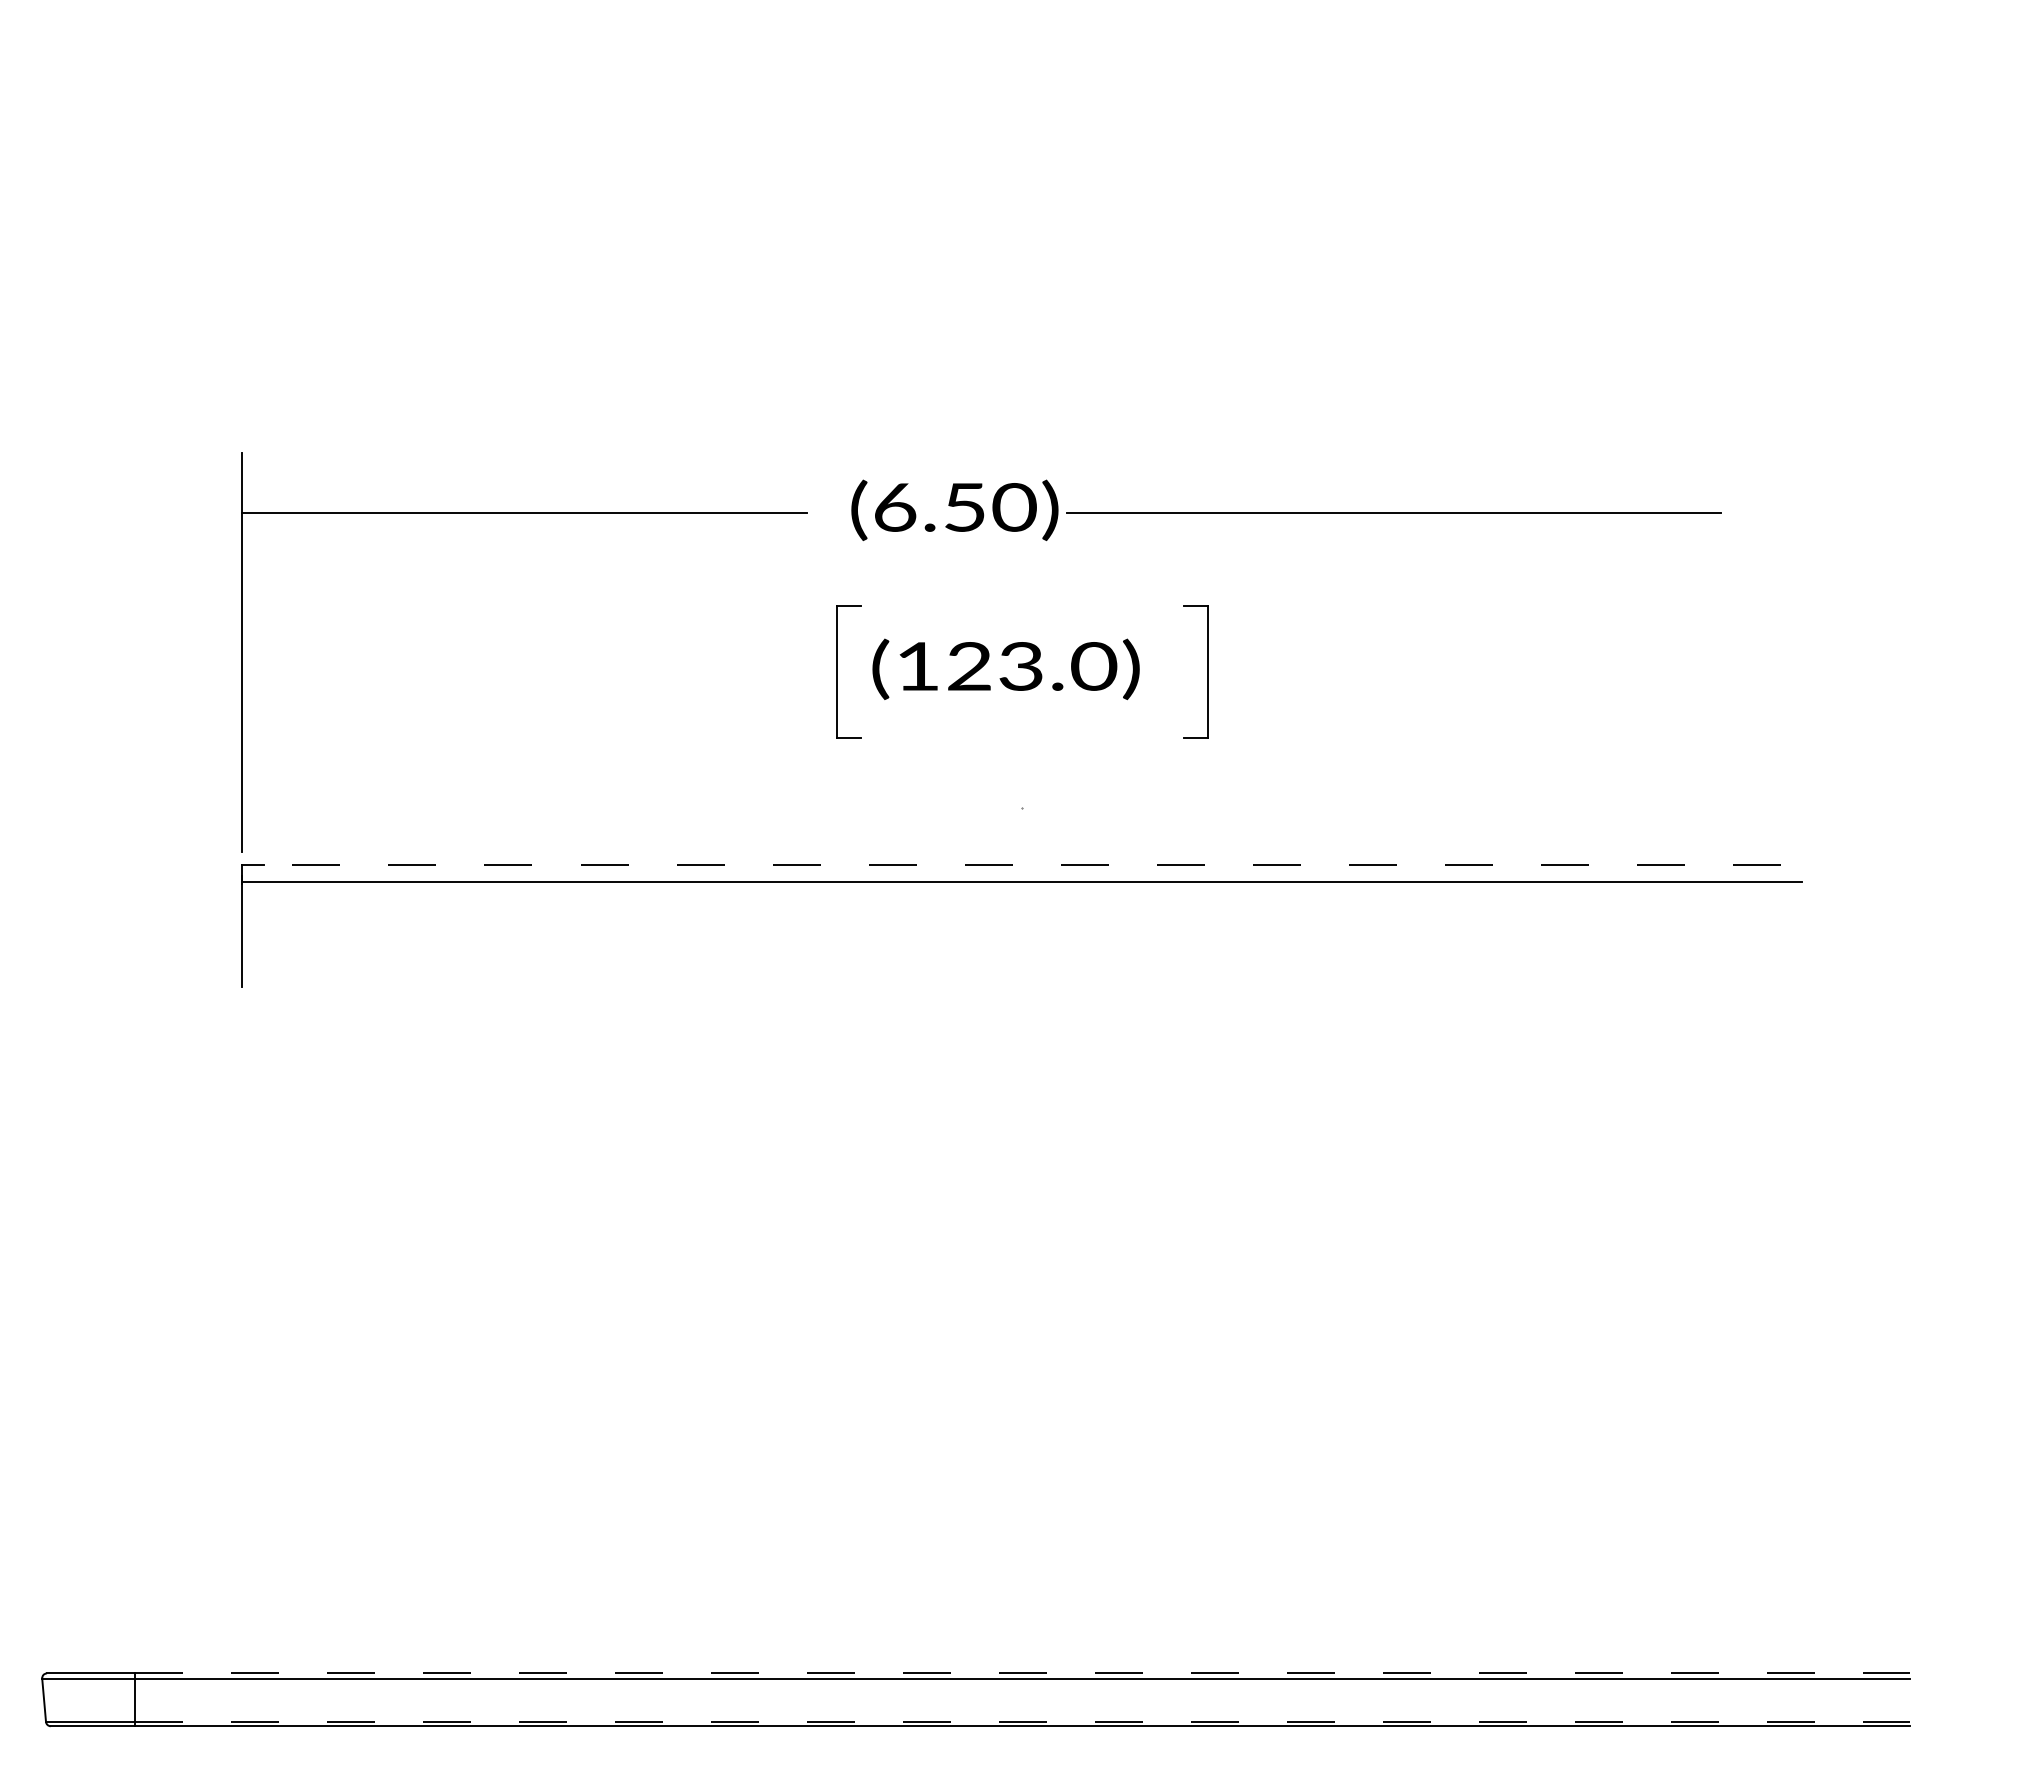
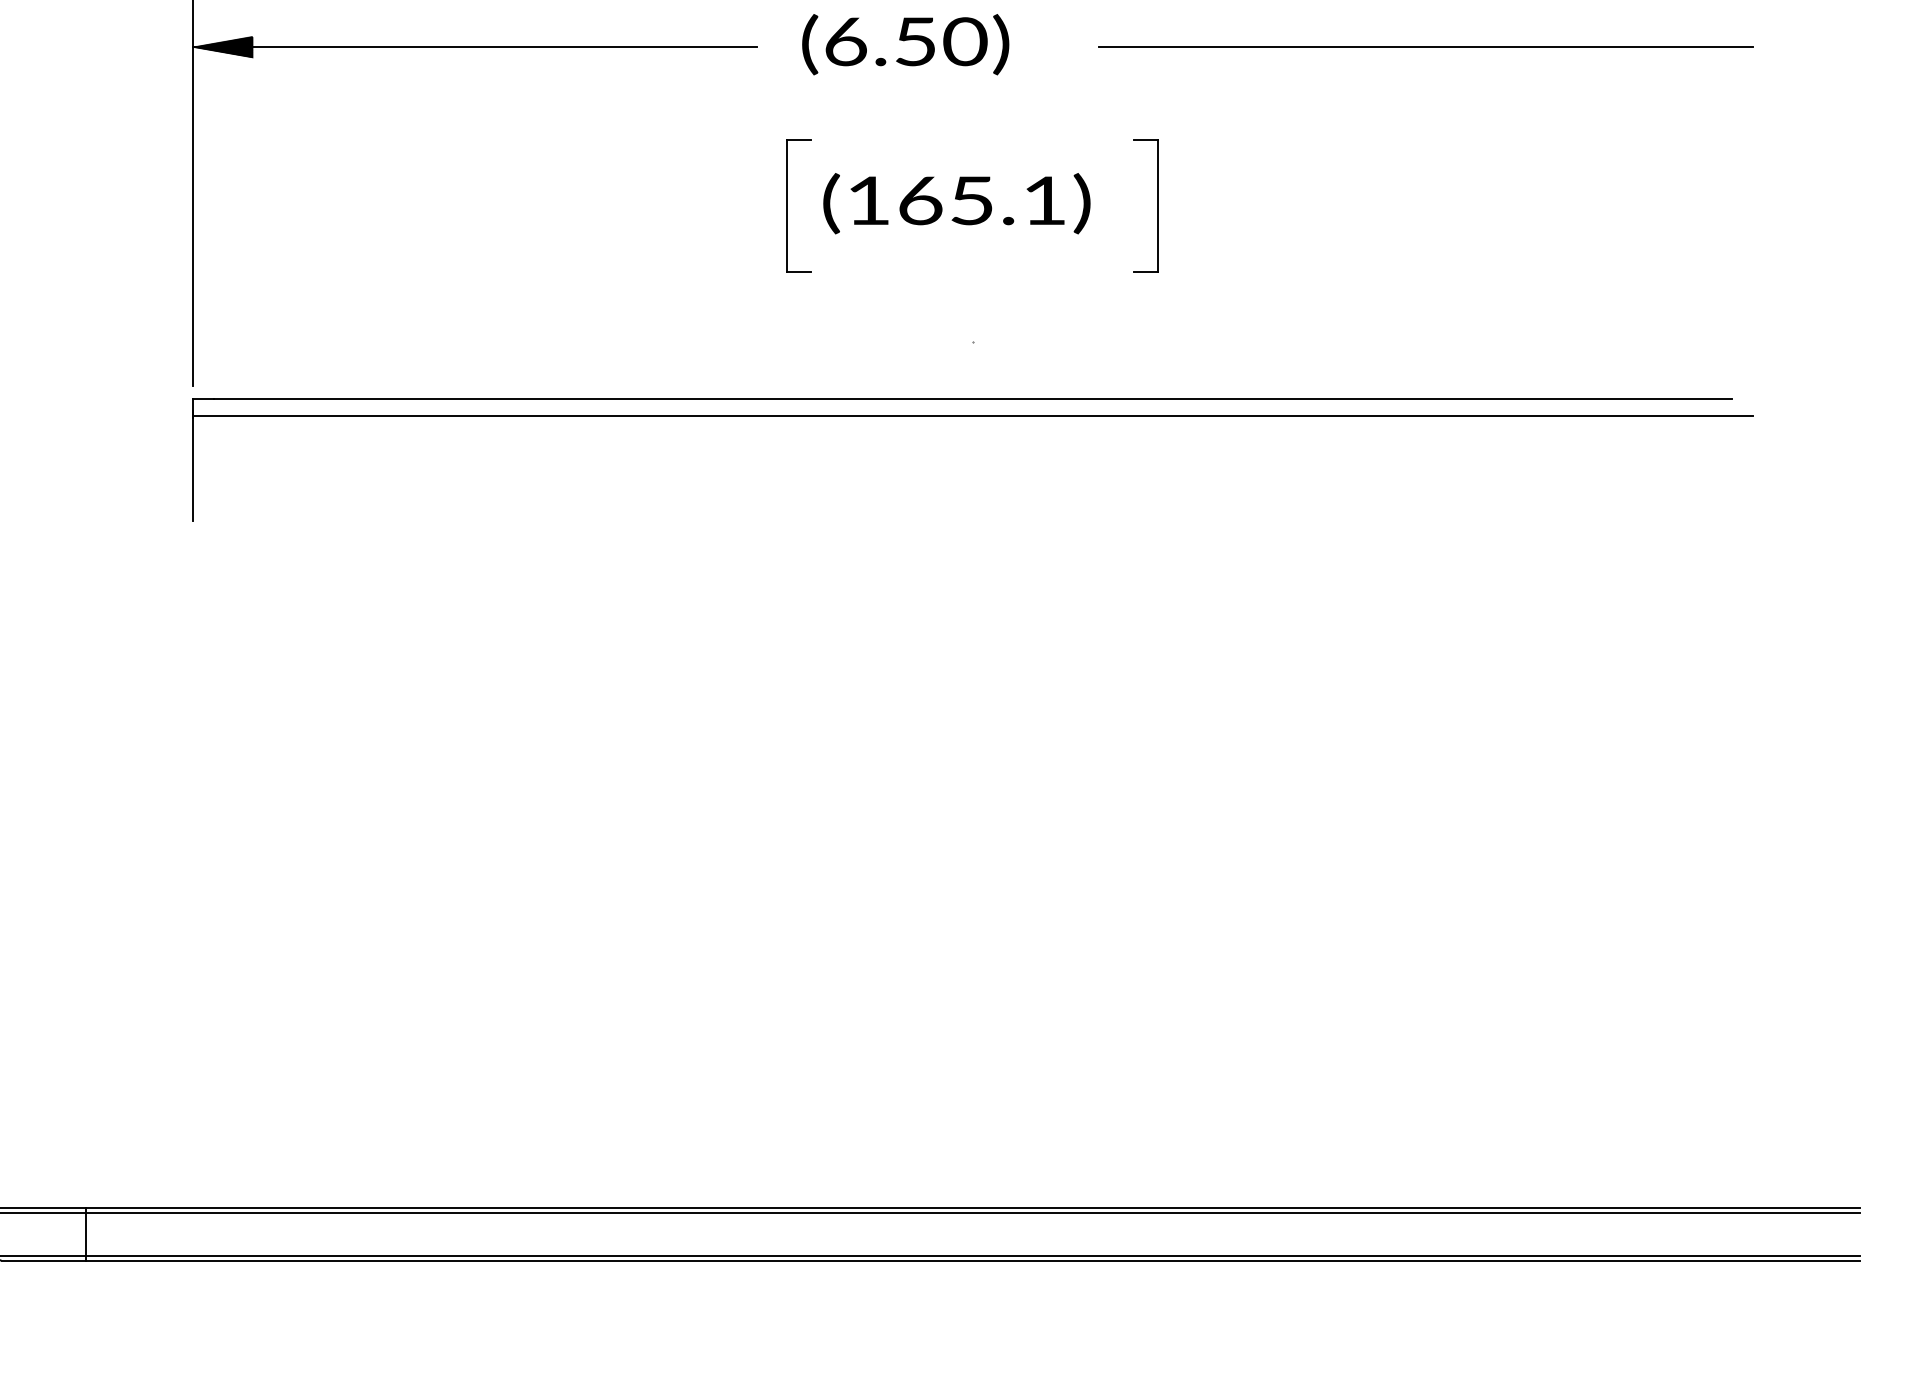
hatch: (272, 512) -> (223, 46), added
line: (1393, 512) -> (1425, 46), moved
text: (1032, 666) -> (983, 200), (123.0) -> (165.1)
line: (1022, 864) -> (973, 398), dashed -> solid
line: (1022, 1673) -> (973, 1207), dashed -> solid
line: (1022, 1721) -> (973, 1255), dashed -> solid

